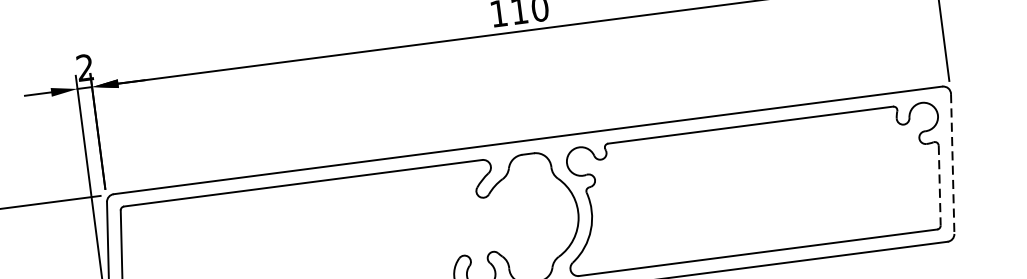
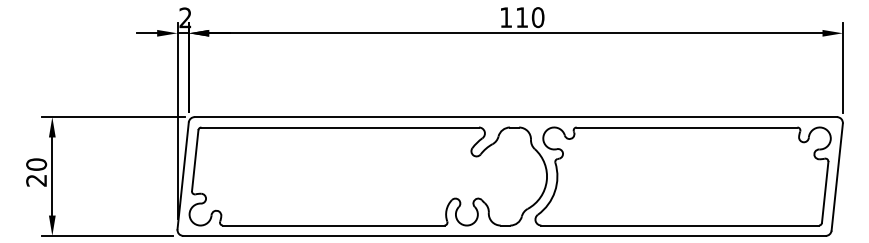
line: (953, 164) -> (837, 177), dashed -> solid
line: (940, 185) -> (825, 192), dashed -> solid

